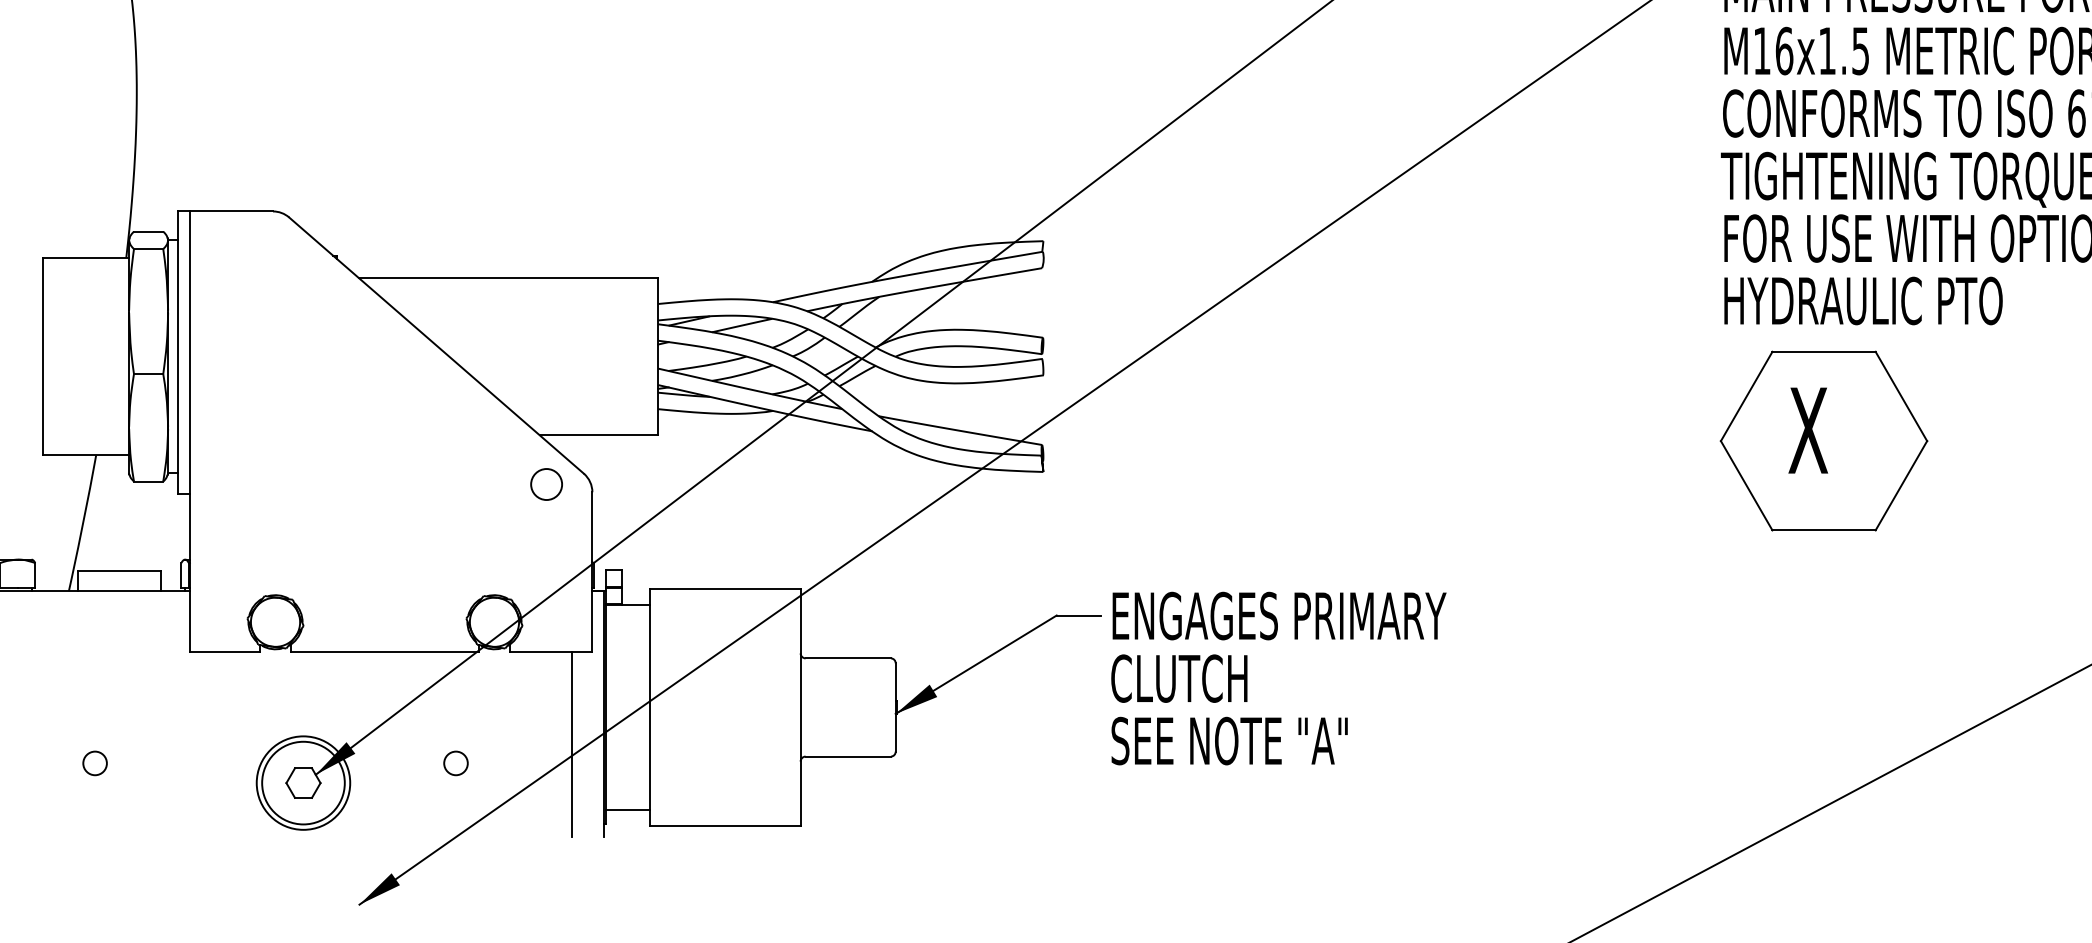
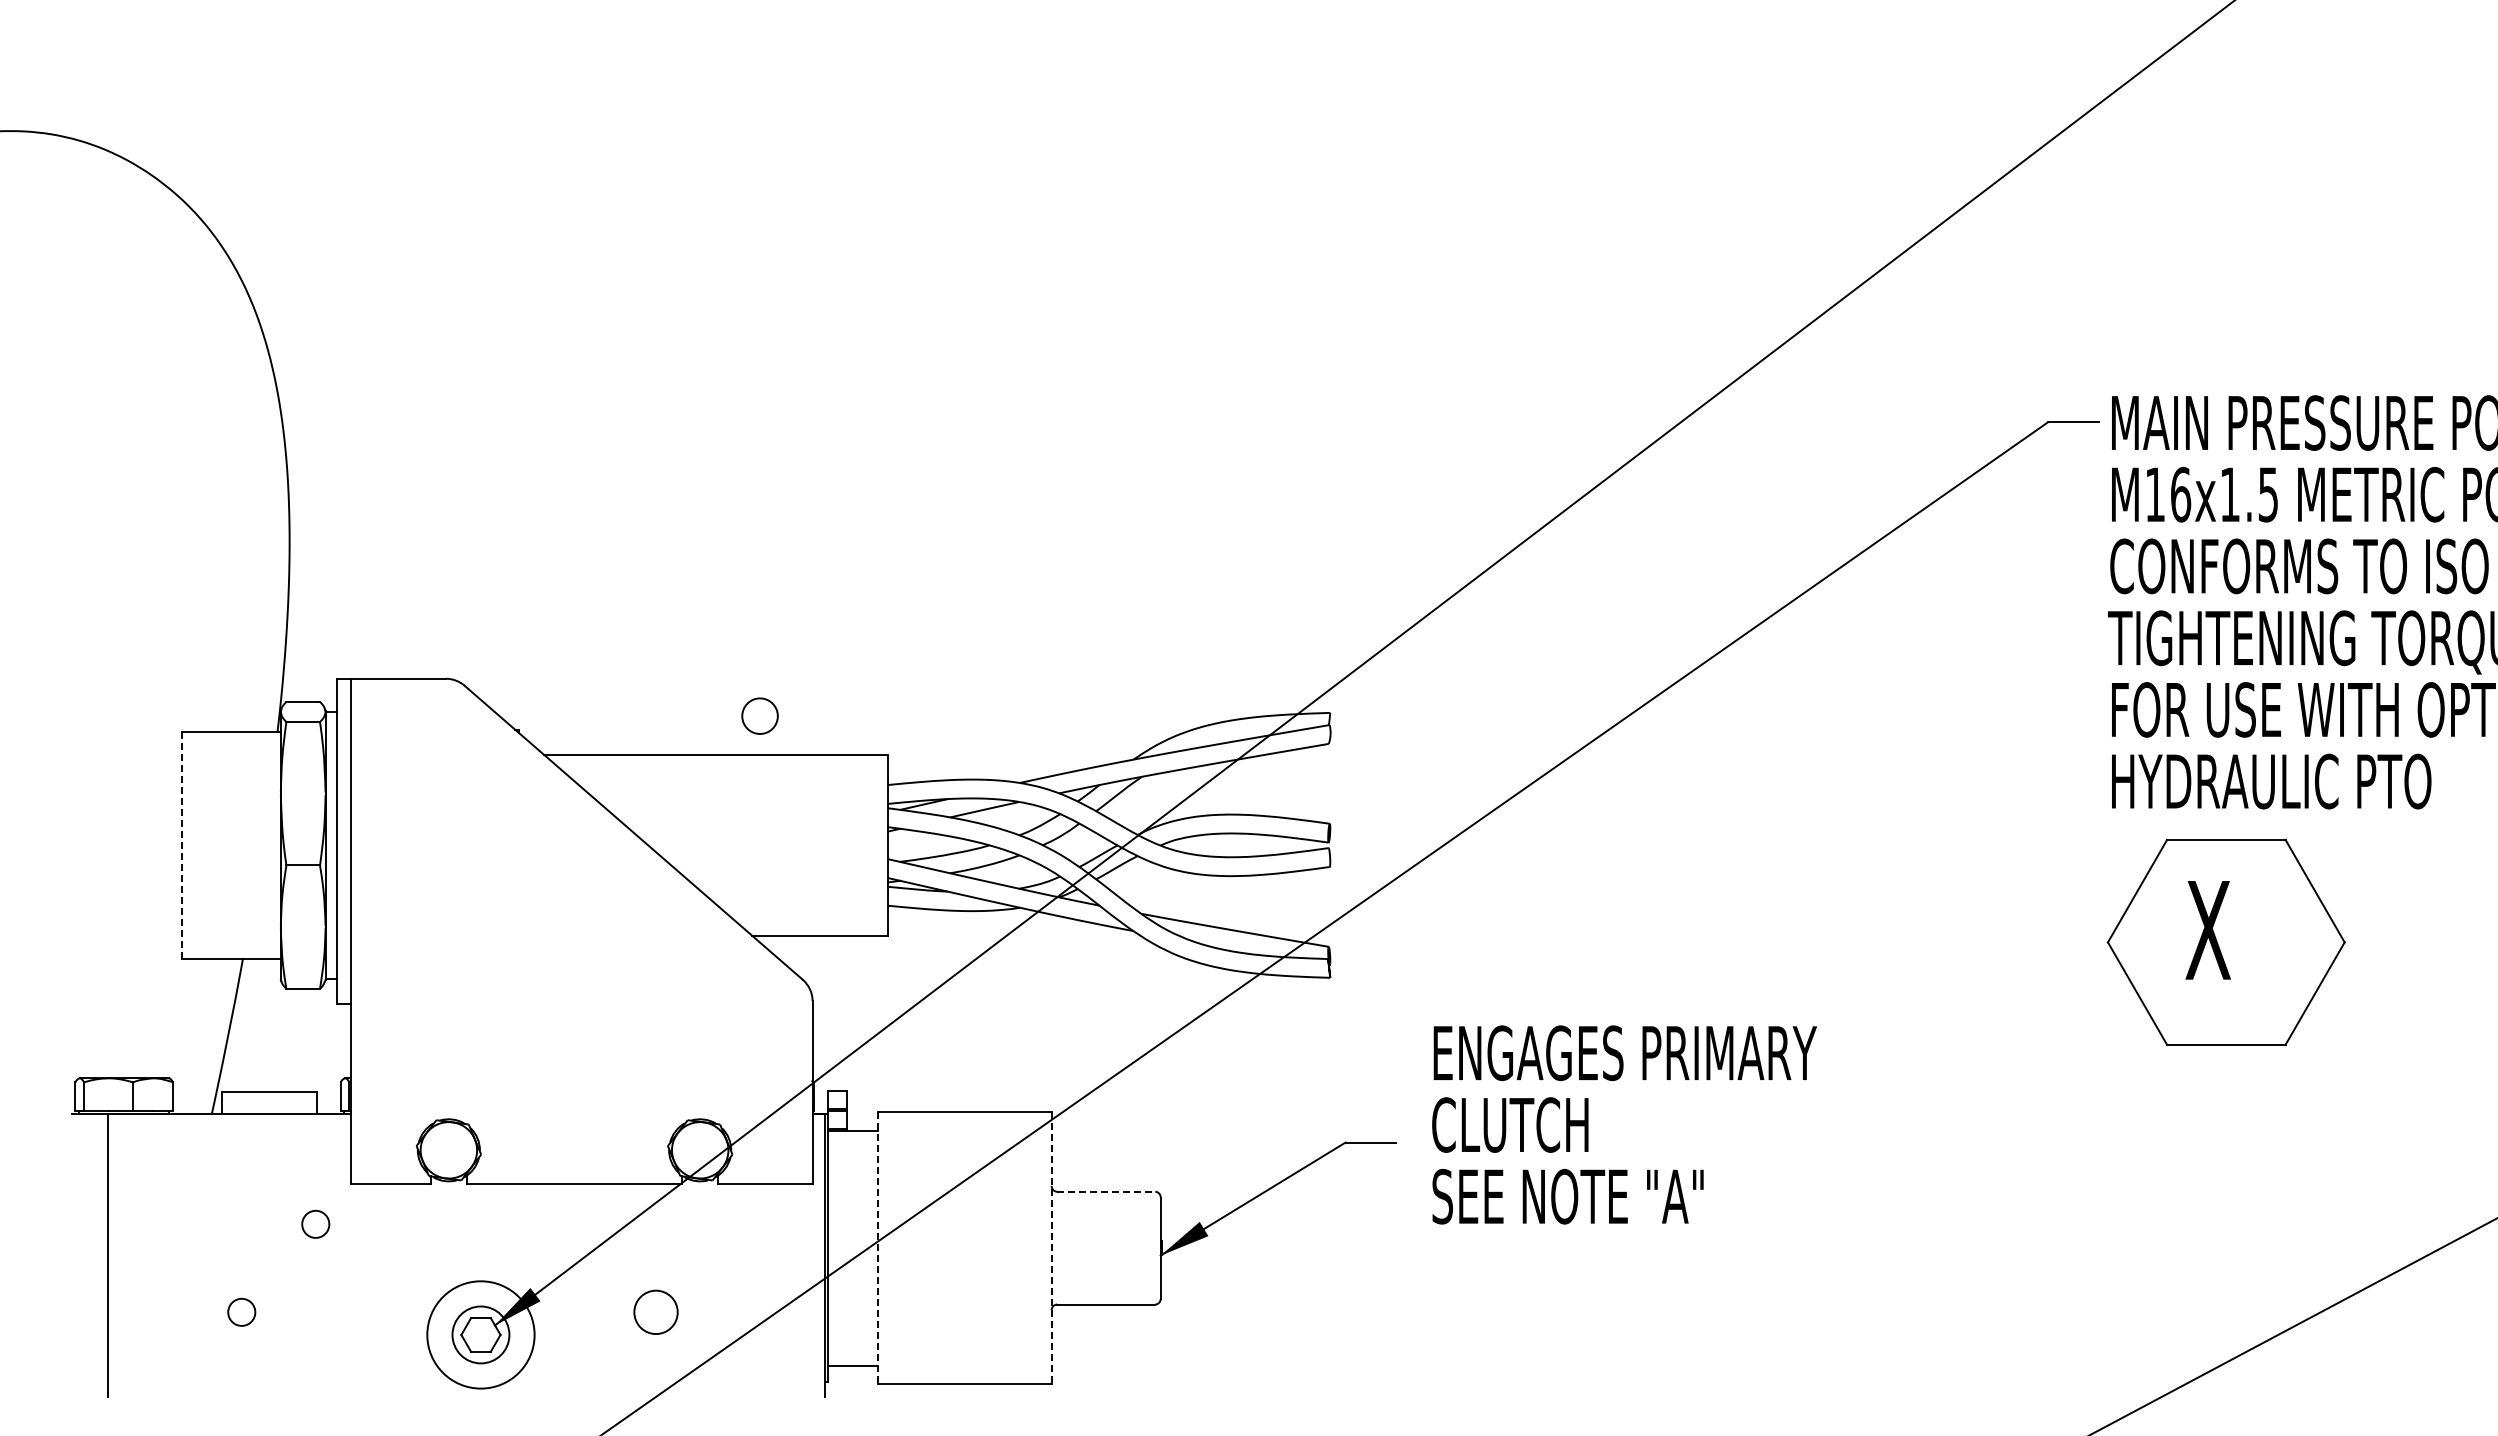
line: (43, 355) -> (182, 844), solid -> dashed
circle: (546, 483) -> (759, 715), moved
line: (848, 658) -> (1106, 1191), solid -> dashed
text: (1278, 678) -> (1624, 1124), moved
circle: (159, 686) -> (315, 1223), added
line: (649, 707) -> (878, 1248), solid -> dashed
line: (800, 707) -> (1051, 1248), solid -> dashed
line: (572, 744) -> (789, 1290), removed
circle: (455, 762) -> (655, 1311), size x1.6
circle: (303, 782) -> (480, 1334), size x0.6

